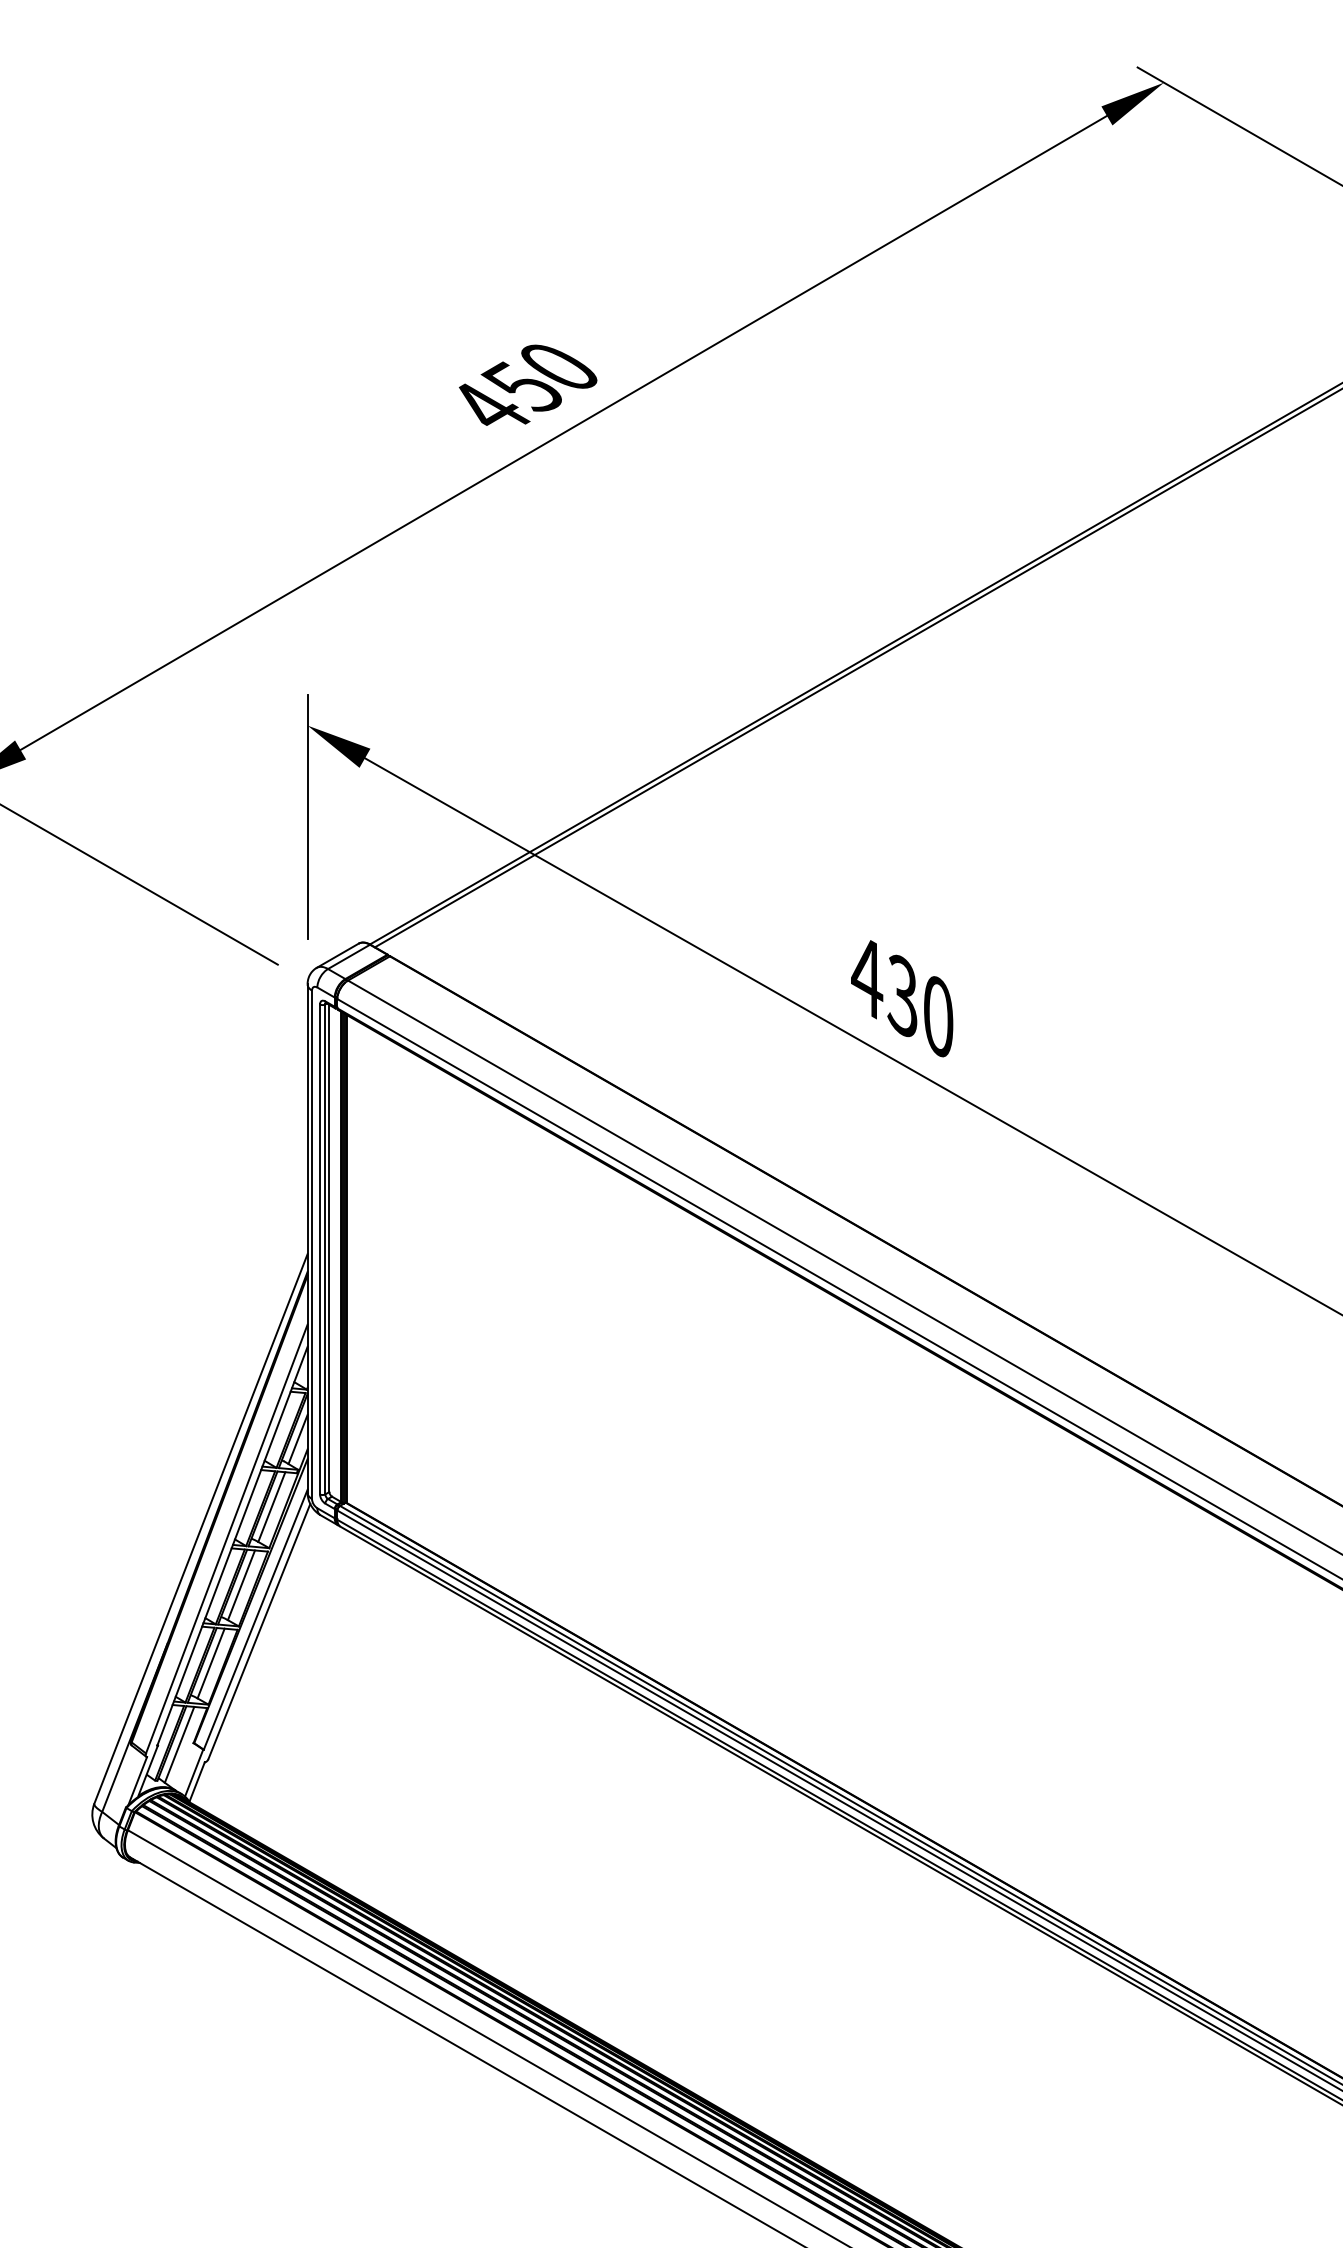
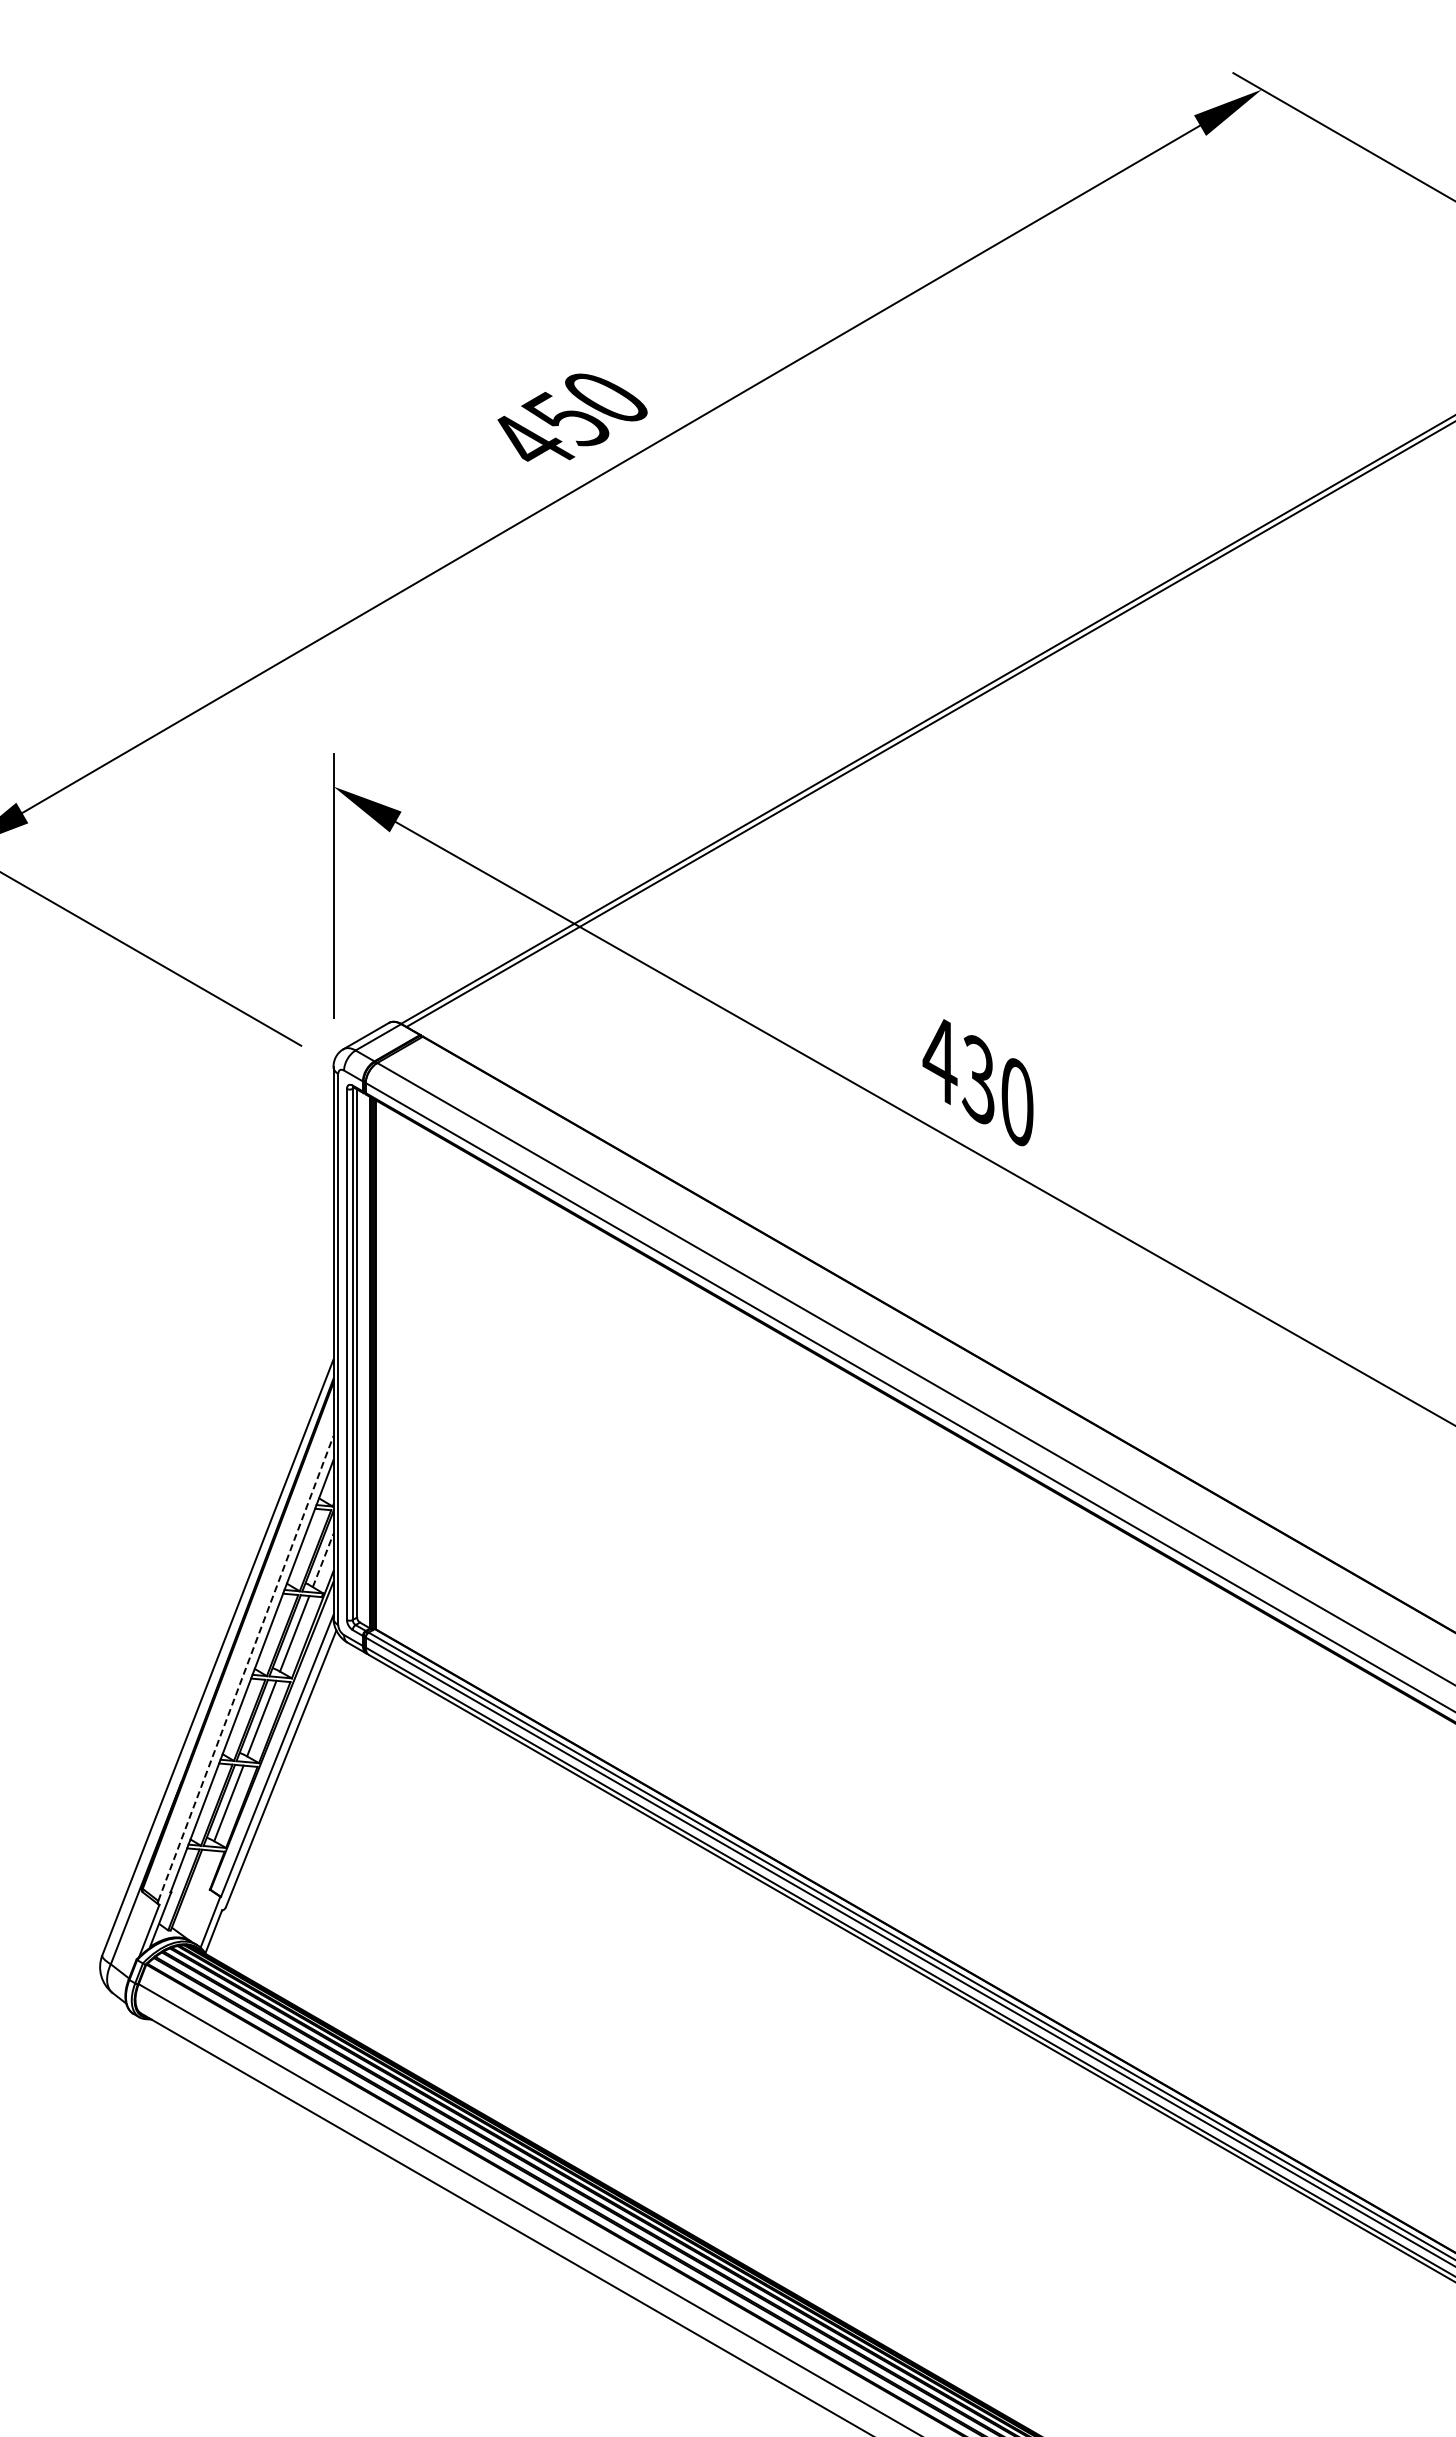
line: (298, 1439) -> (323, 1560), solid -> dashed
line: (227, 1539) -> (246, 1668), solid -> dashed
line: (179, 1744) -> (194, 1891), removed

